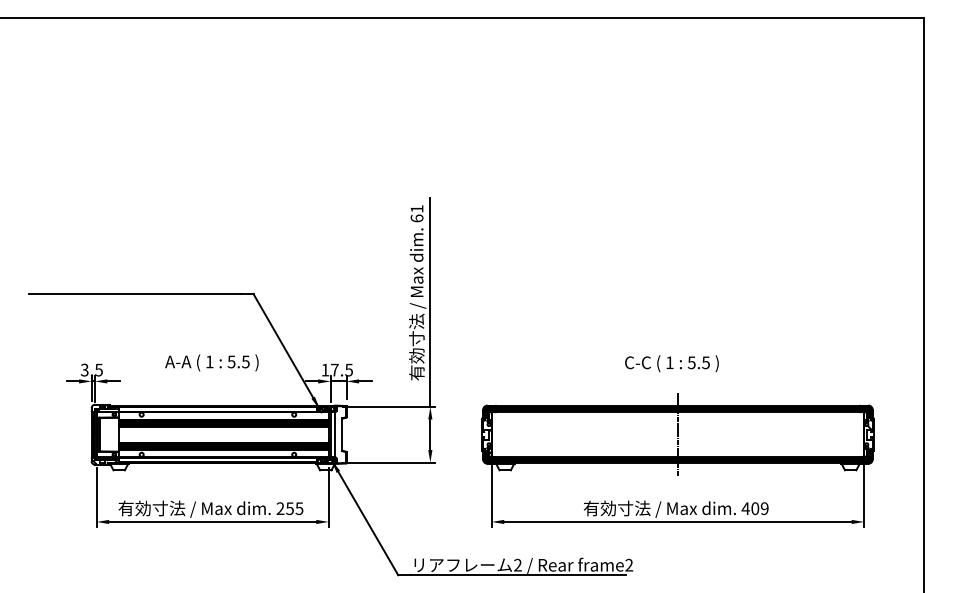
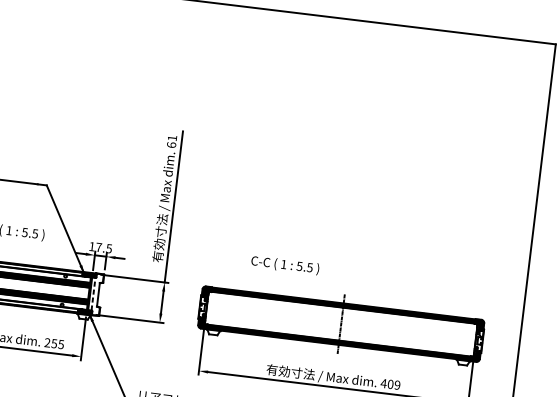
text: (671, 363) -> (284, 265), moved
line: (335, 434) -> (93, 294), solid -> dashed

